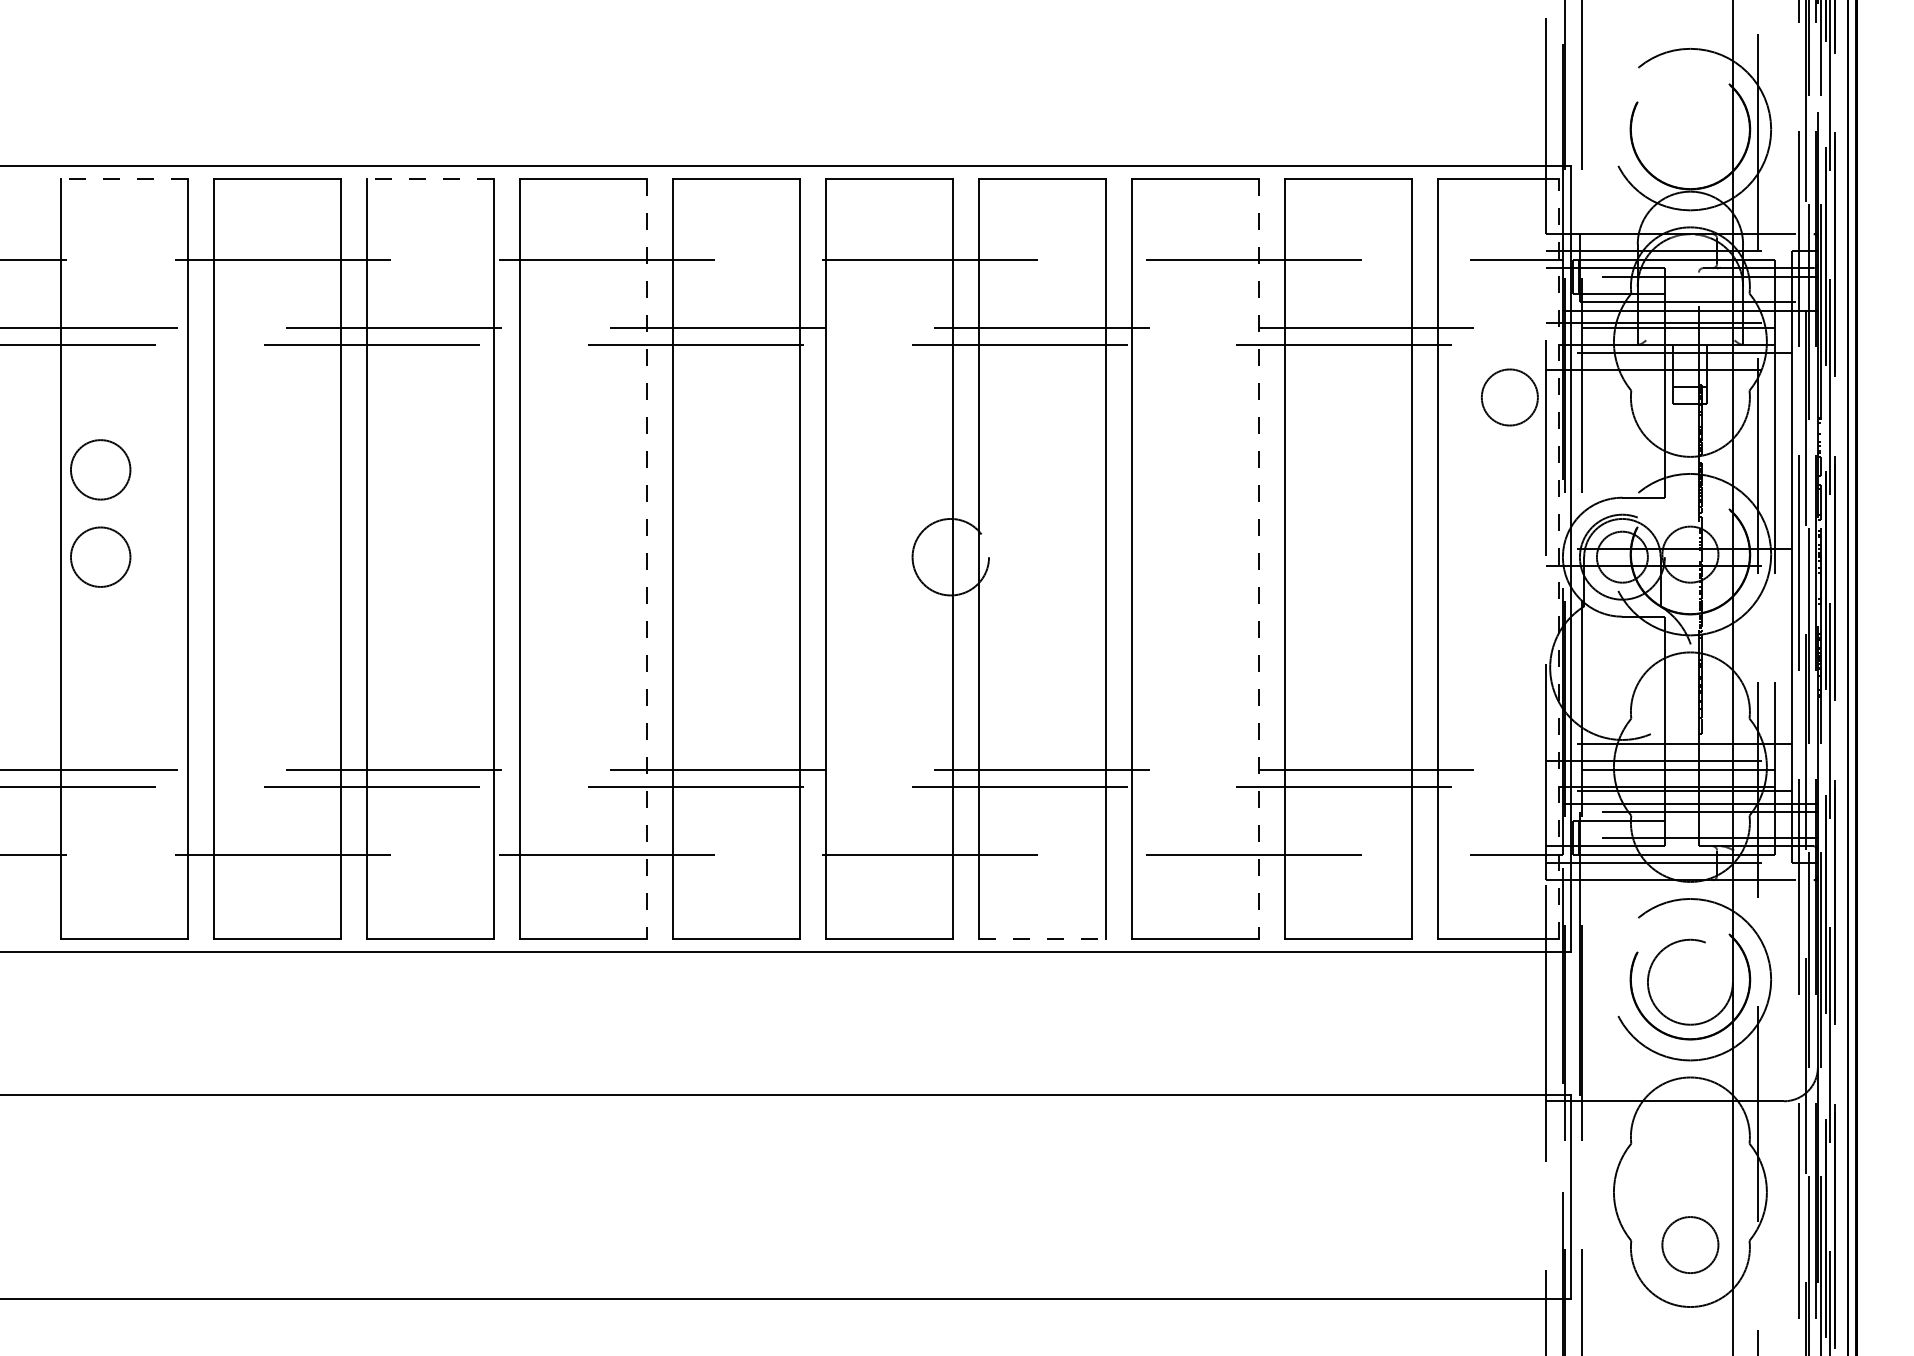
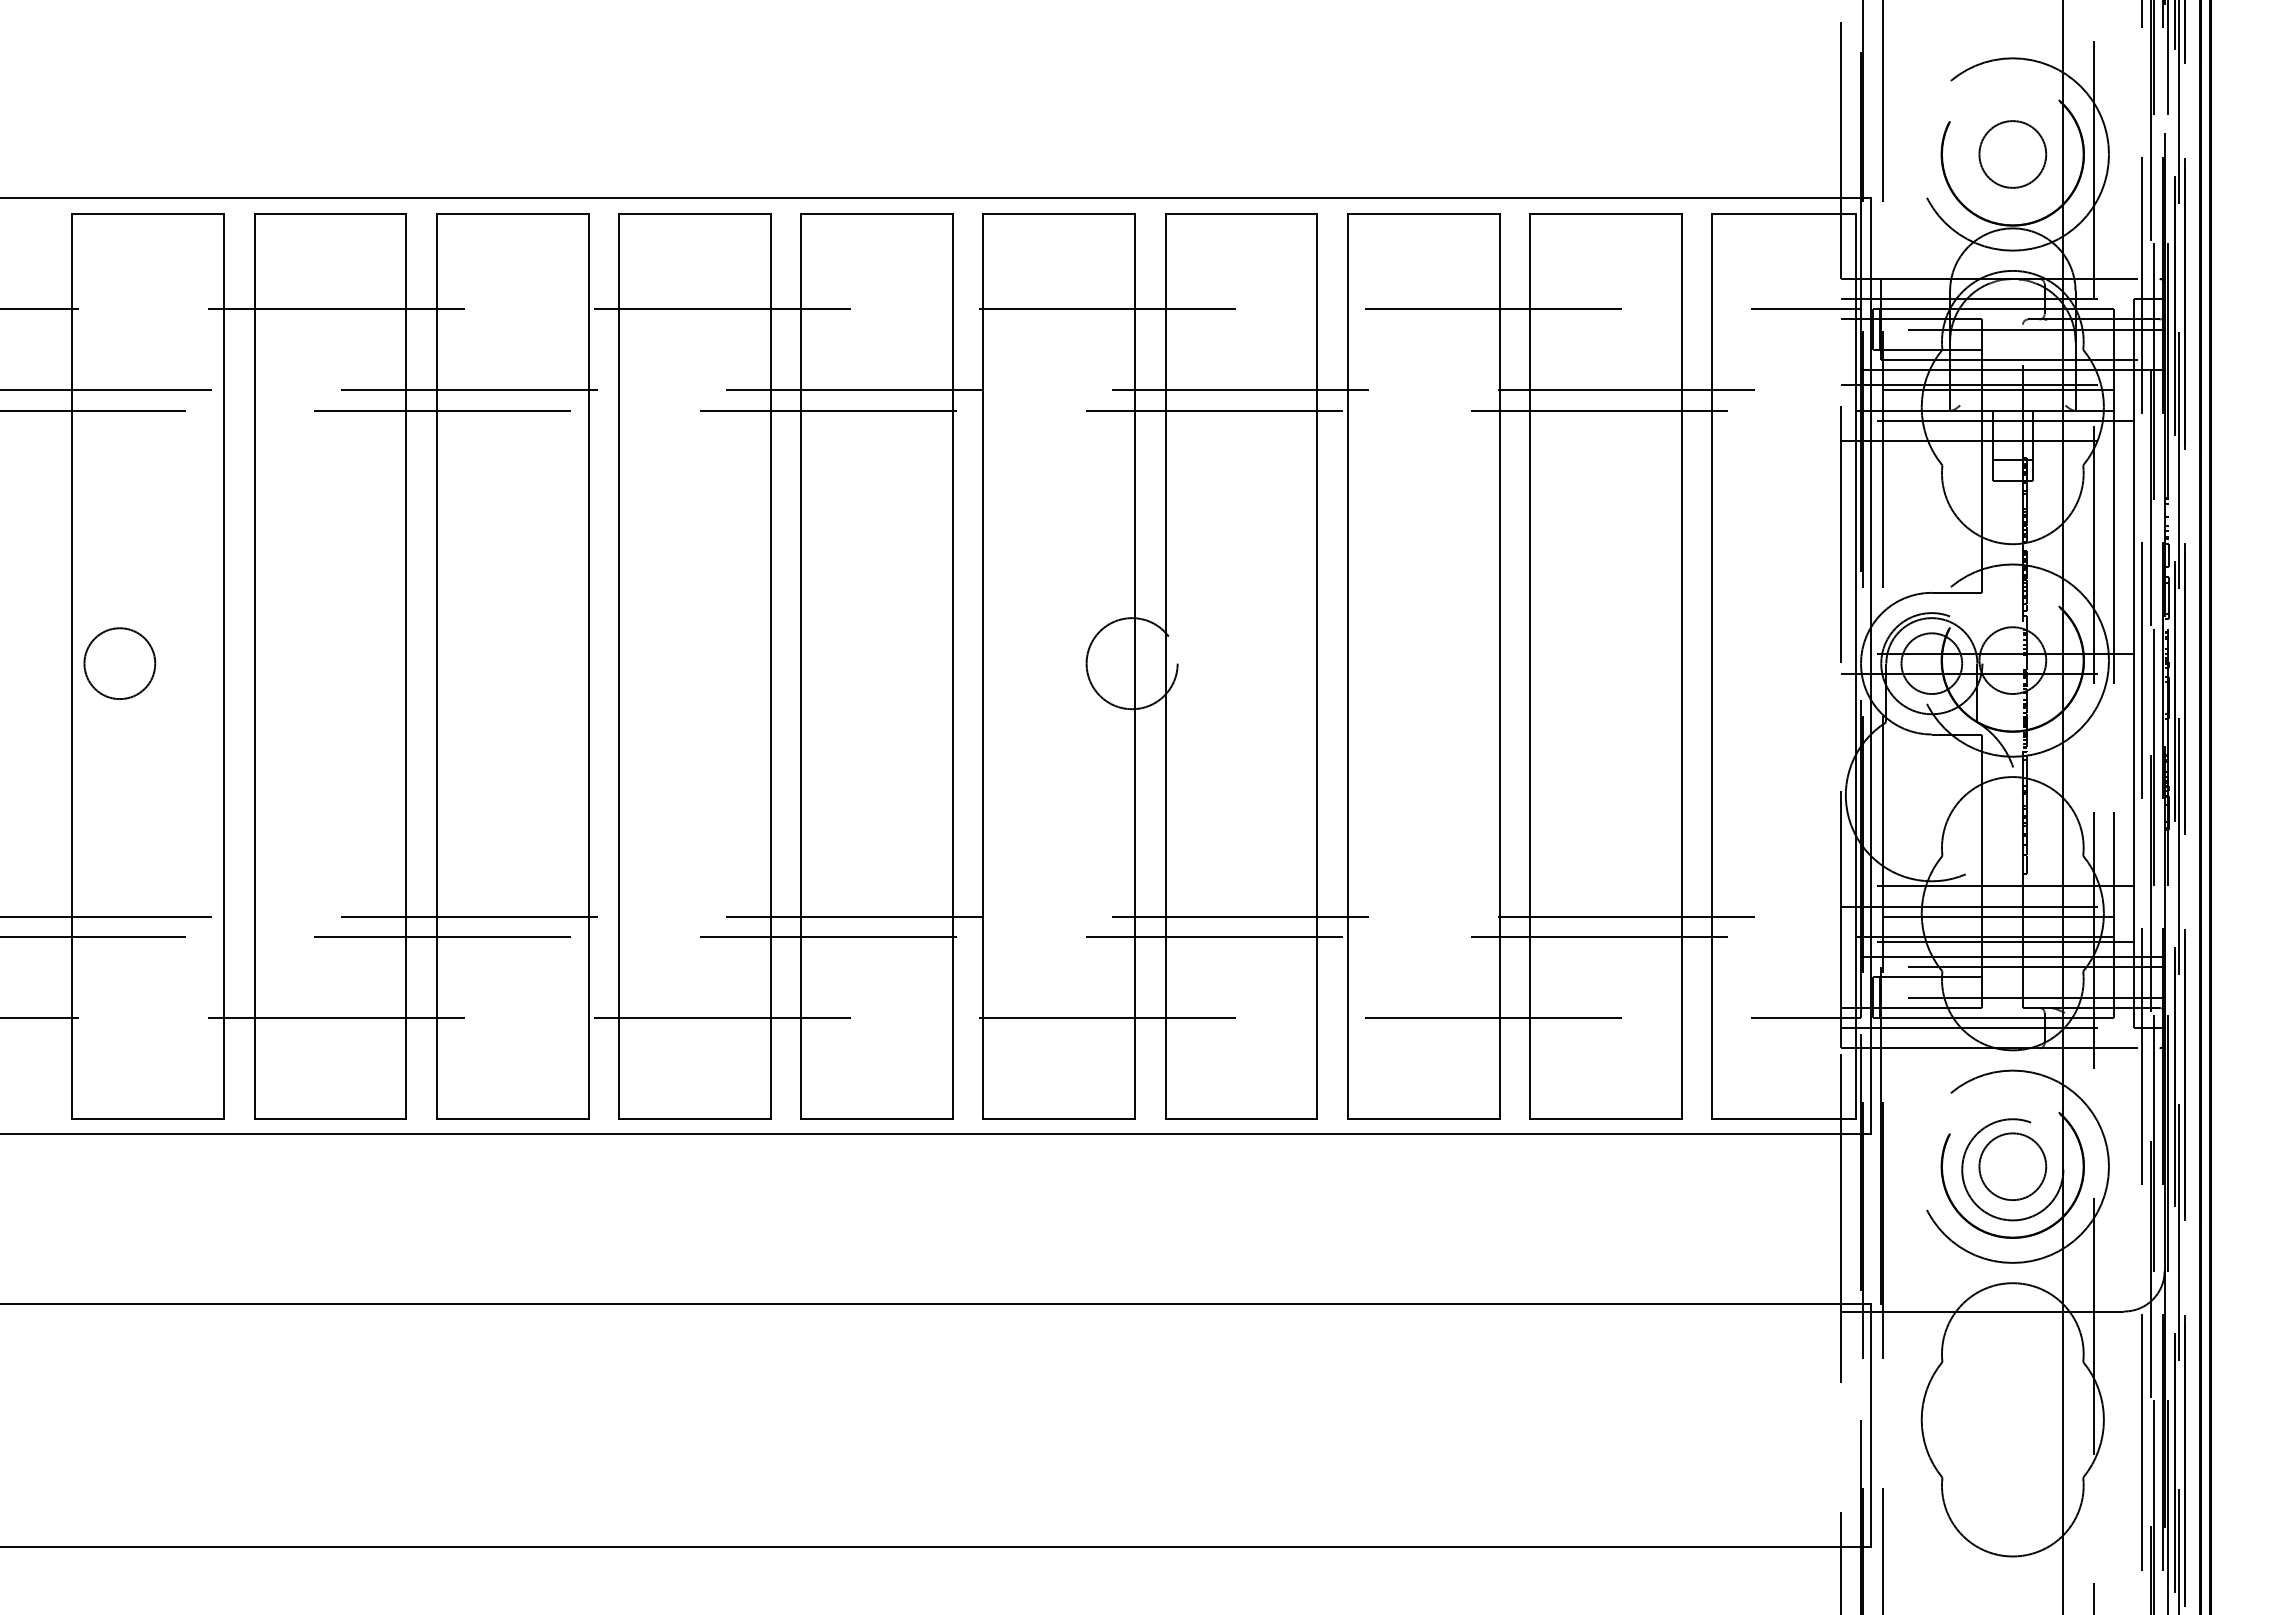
line: (124, 179) -> (148, 213), dashed -> solid
line: (430, 179) -> (512, 213), dashed -> solid
circle: (1509, 397) -> (2012, 154), moved
circle: (100, 469) -> (119, 559), removed
line: (1558, 558) -> (1855, 665), dashed -> solid
line: (647, 559) -> (770, 666), dashed -> solid
line: (1259, 559) -> (1499, 666), dashed -> solid
line: (1042, 939) -> (1241, 1118), dashed -> solid
circle: (1690, 1244) -> (2012, 1166), moved

